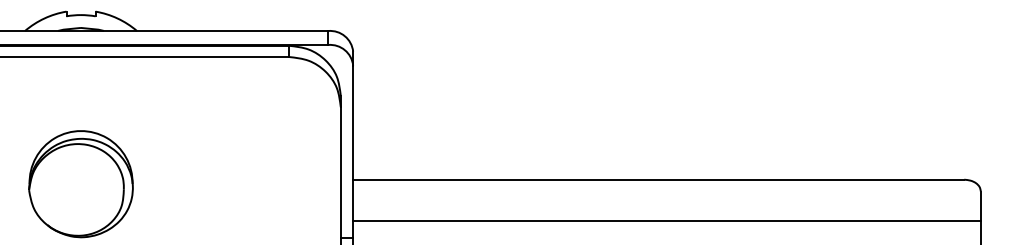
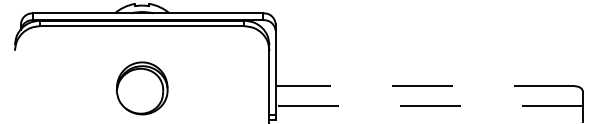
line: (659, 180) -> (425, 86), solid -> dashed
line: (667, 221) -> (429, 106), solid -> dashed

